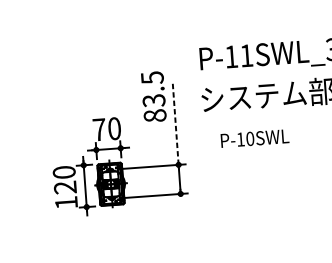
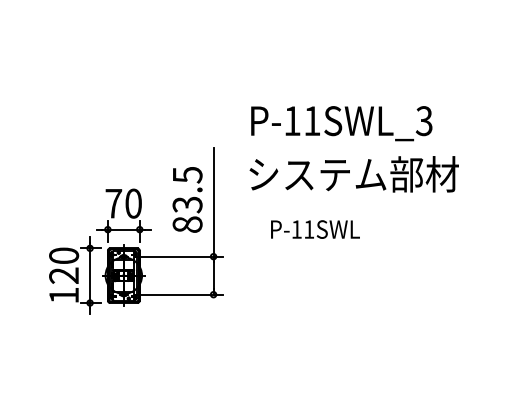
text: (153, 96) -> (187, 199), moved
line: (175, 123) -> (213, 202), dashed -> solid
text: (250, 138) -> (309, 229), P-10SWL -> P-11SWL

